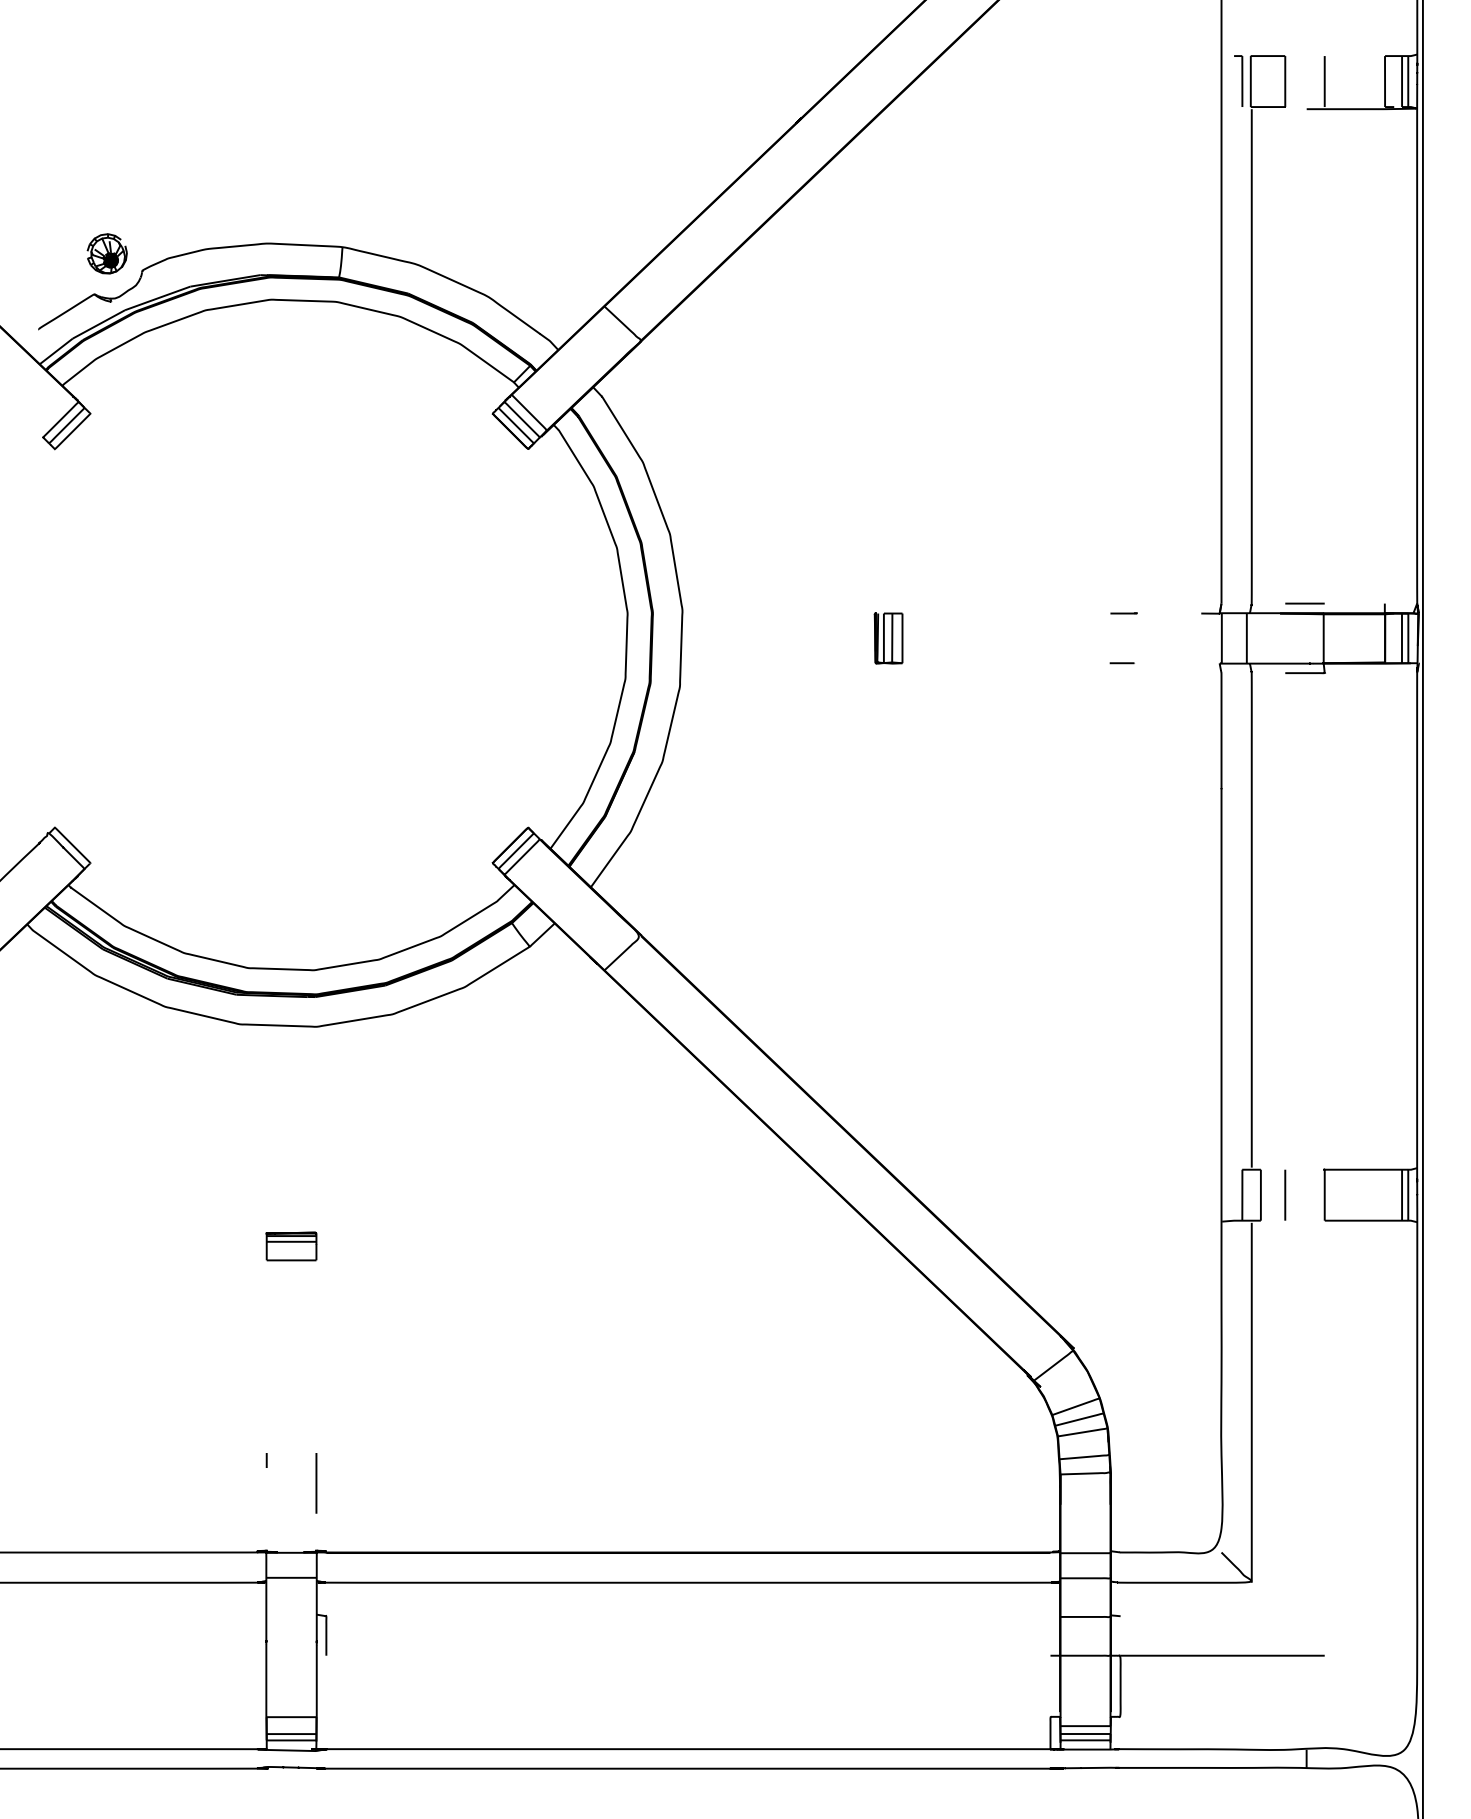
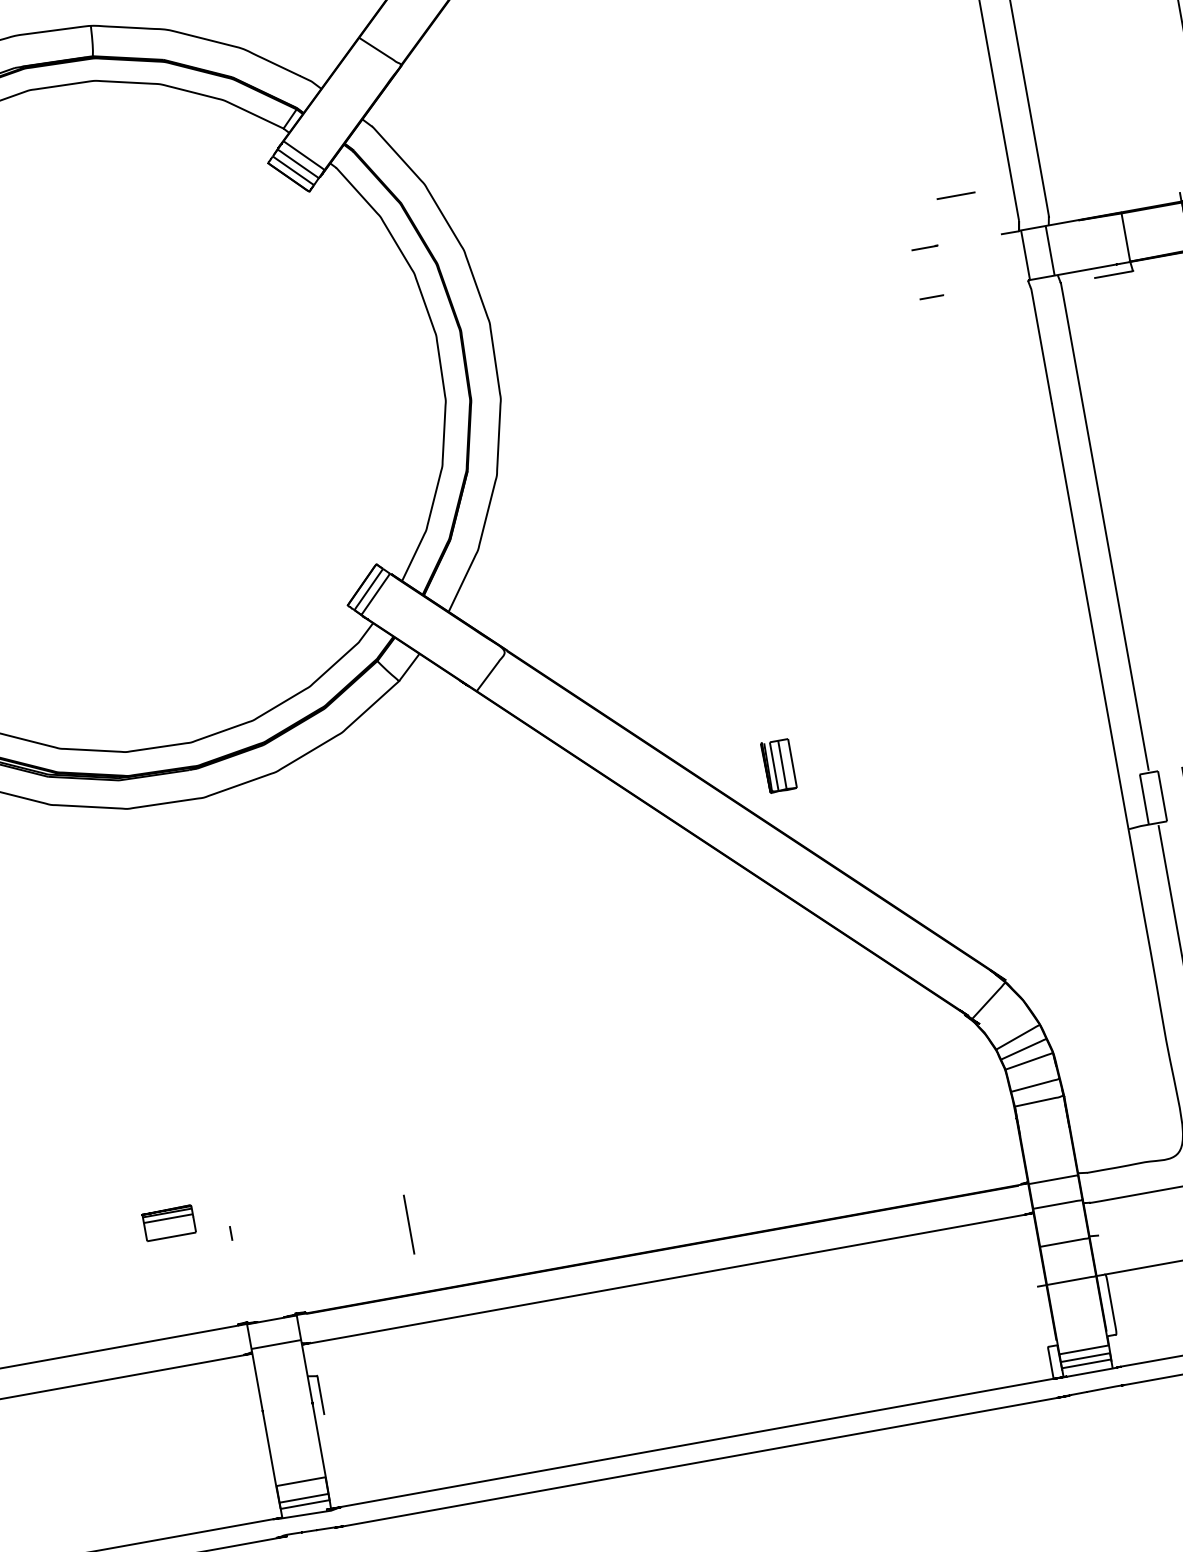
line: (1304, 603) -> (955, 195), moved
part: (888, 638) -> (778, 766), moved
part: (291, 1246) -> (169, 1223), moved
line: (316, 1483) -> (409, 1224), moved

